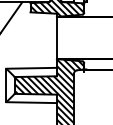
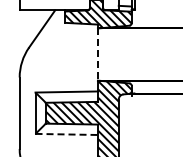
line: (56, 38) -> (97, 55), solid -> dashed
line: (32, 102) -> (67, 134), solid -> dashed

